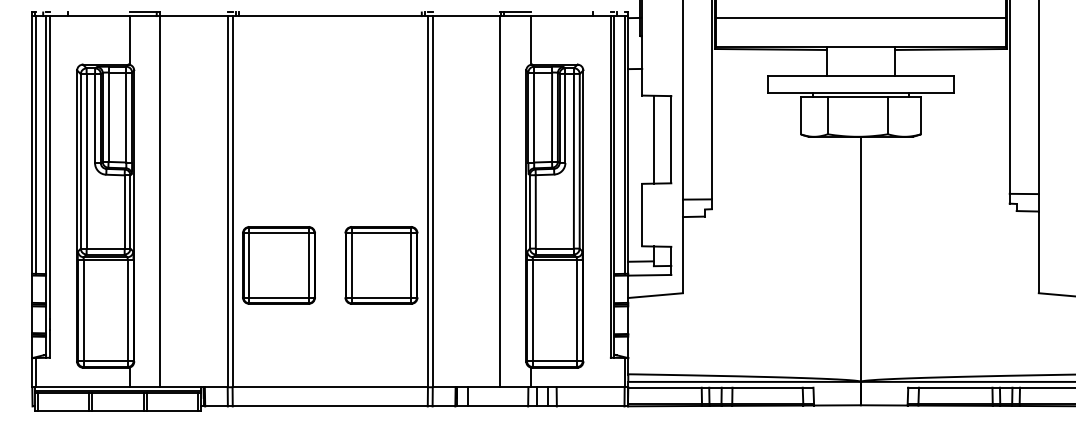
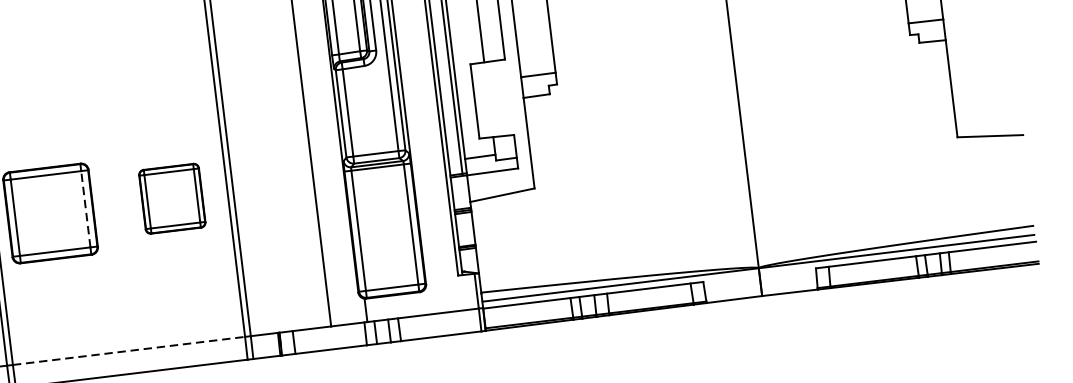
line: (308, 264) -> (85, 208), solid -> dashed
part: (381, 265) -> (172, 198), size x0.7
line: (330, 387) -> (129, 351), solid -> dashed

